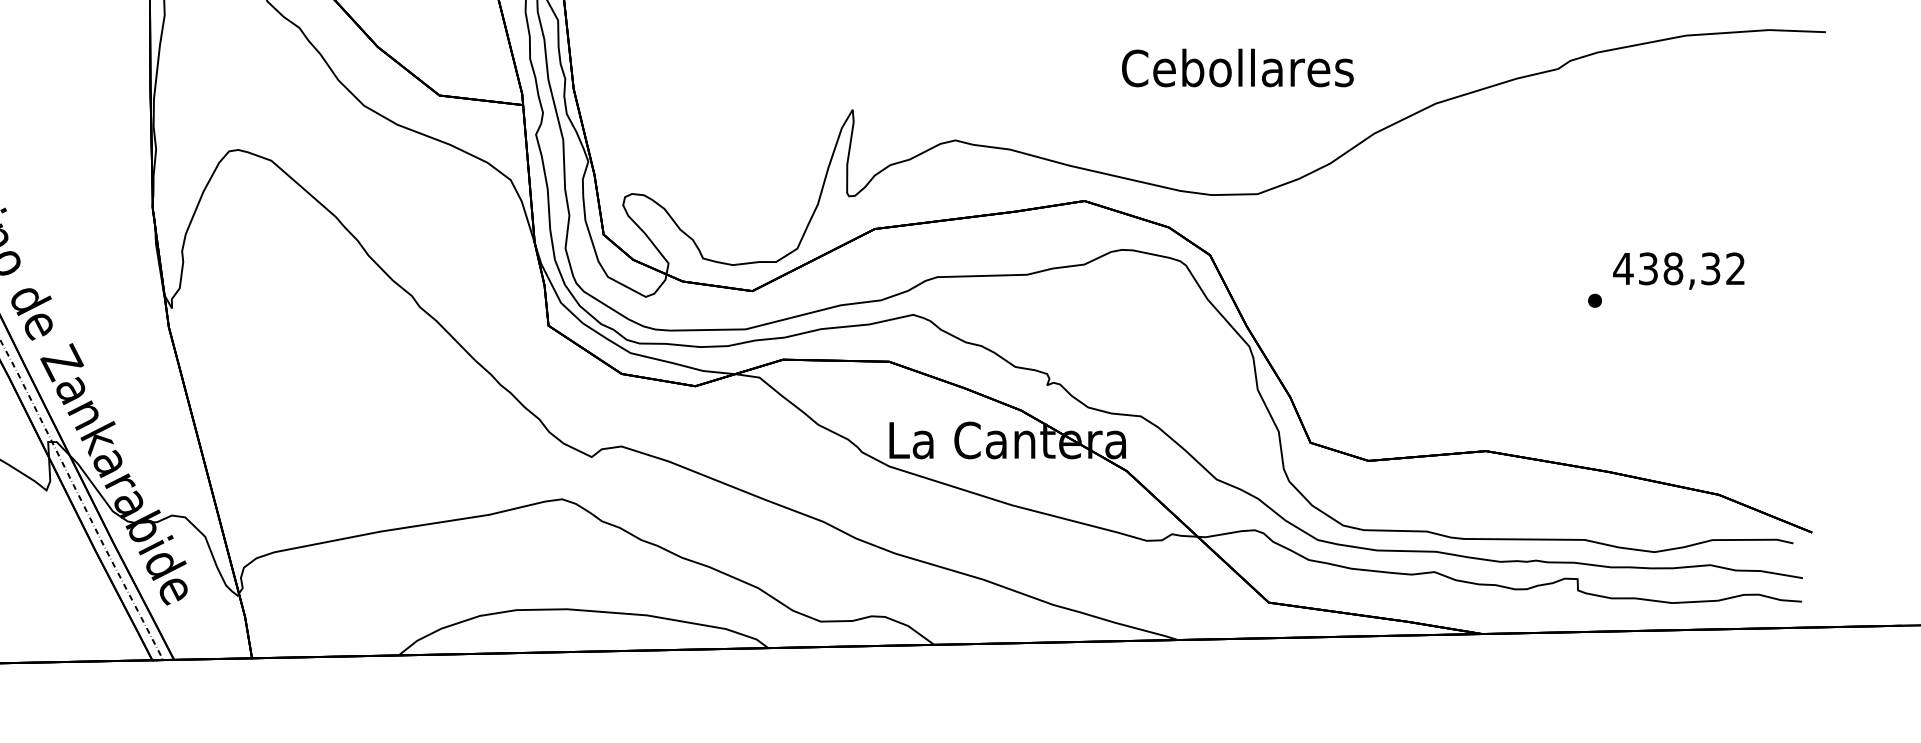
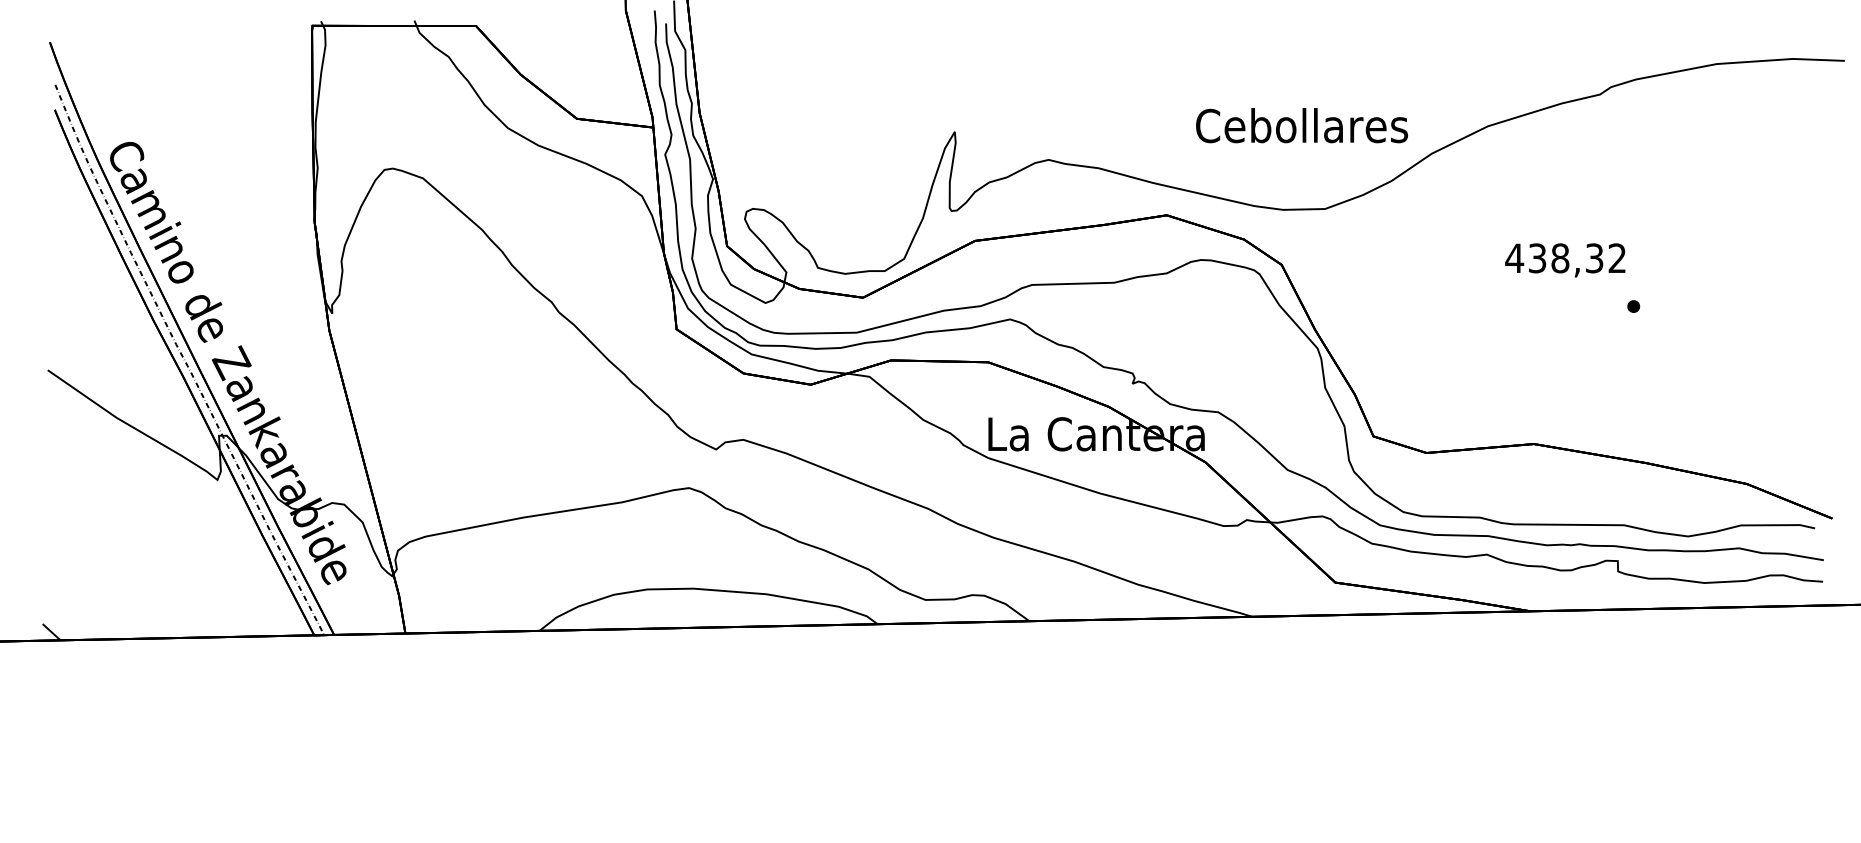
text: (1237, 67) -> (1301, 125), moved
text: (1678, 271) -> (1565, 260), moved

